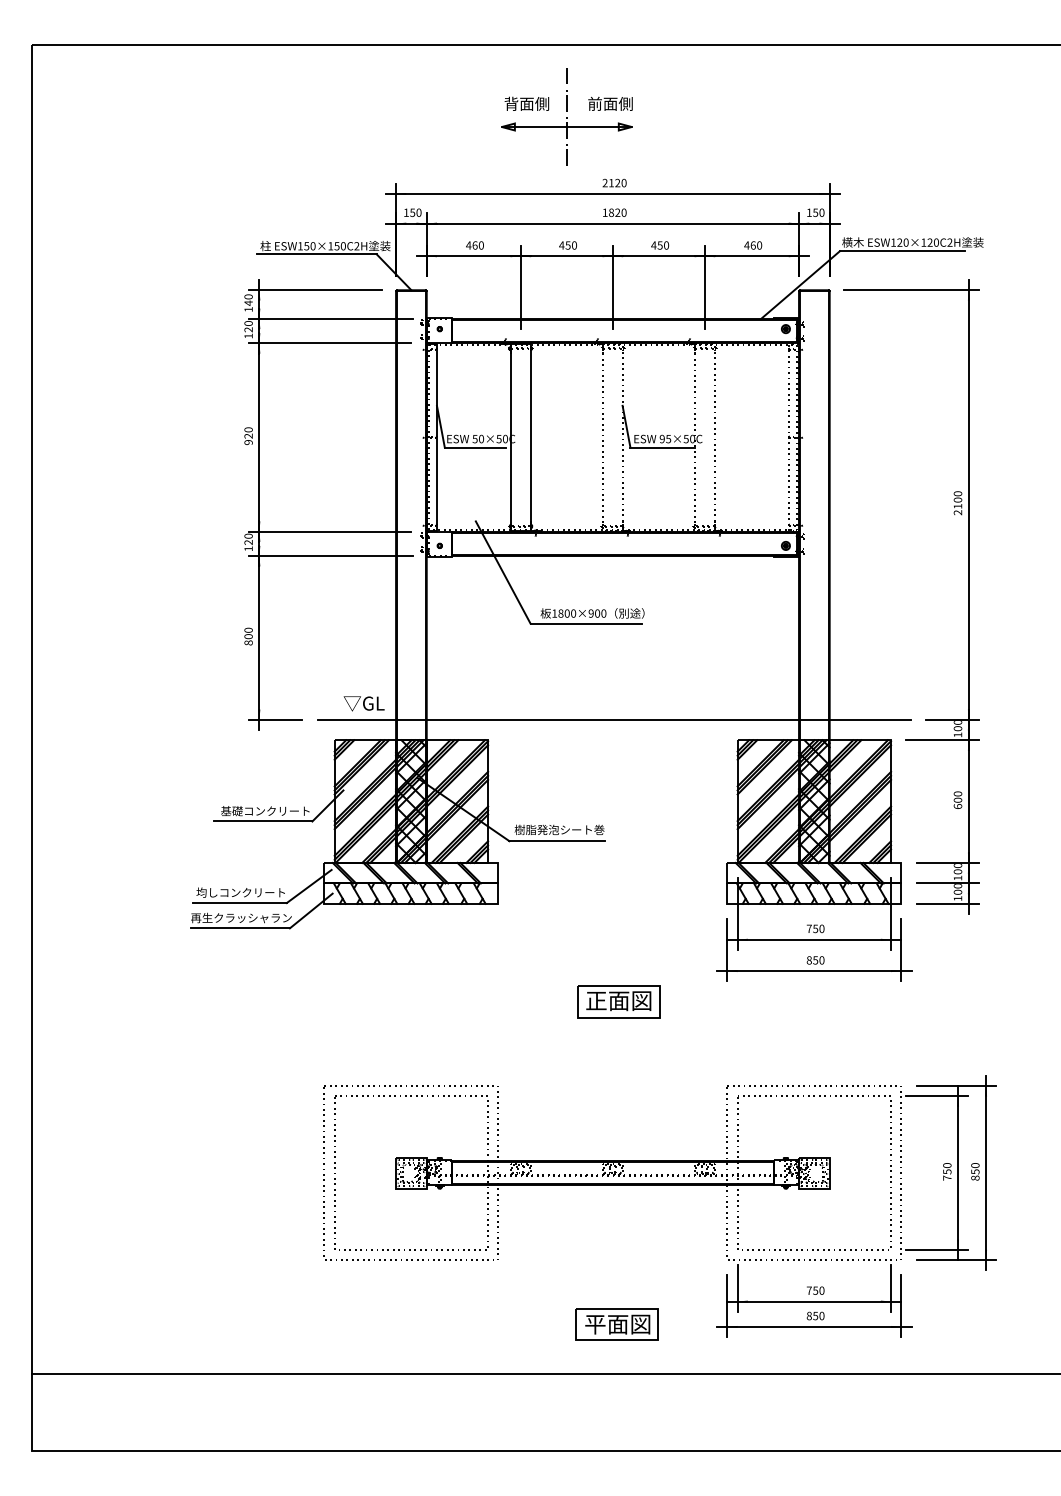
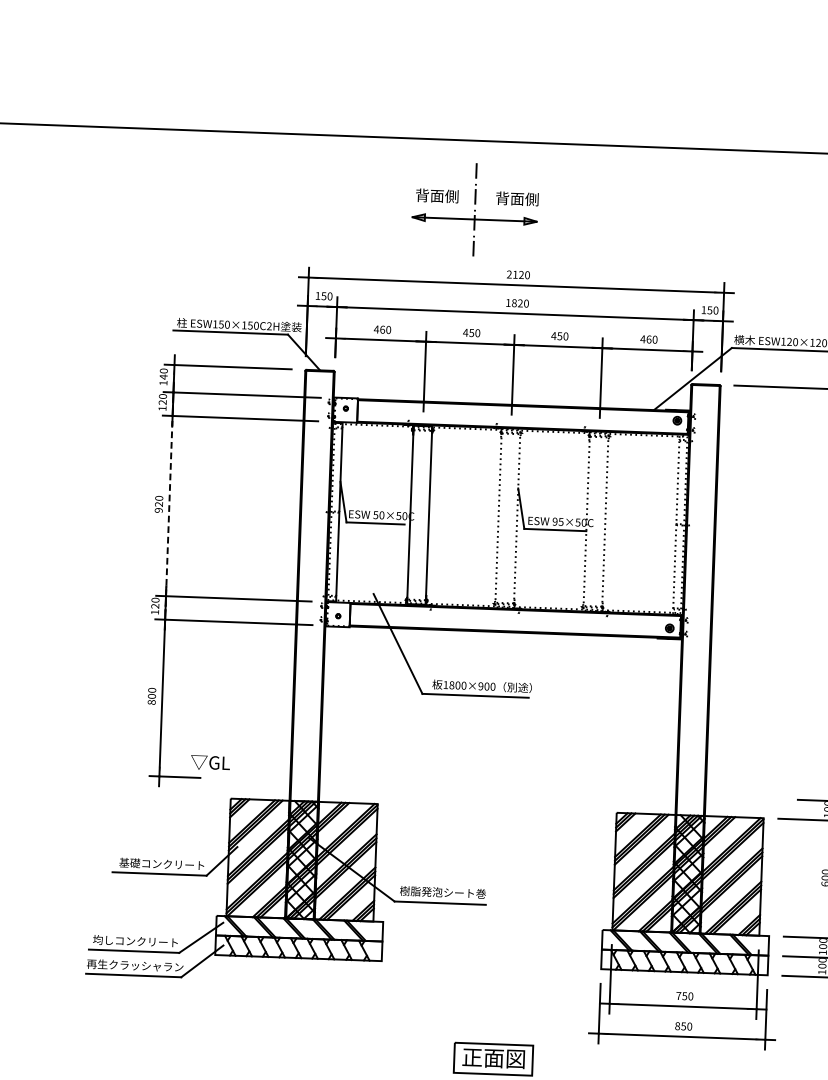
text: (594, 103) -> (501, 197), 前面側 -> 背面側
line: (259, 437) -> (169, 506), solid -> dashed
text: (363, 703) -> (209, 762), moved
line: (613, 719) -> (498, 788), removed

